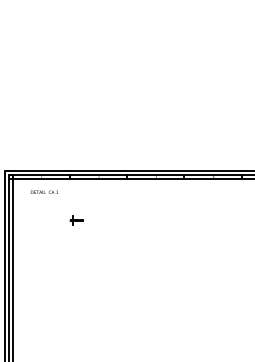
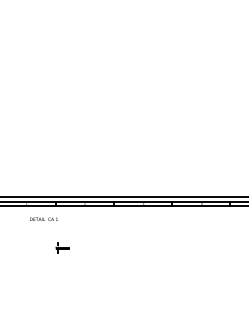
text: (44, 191) -> (43, 218), moved

